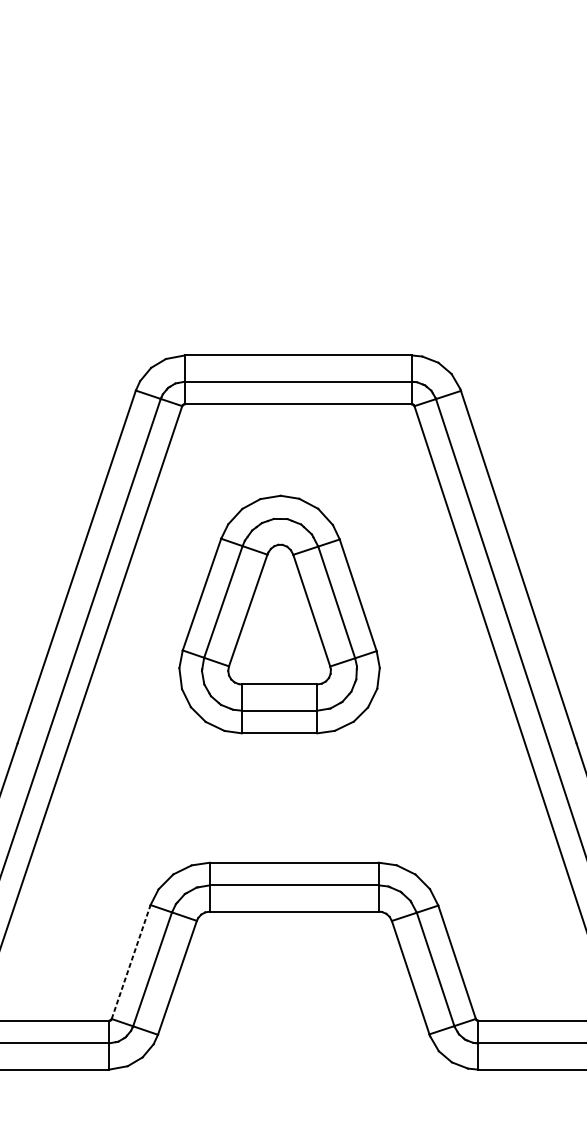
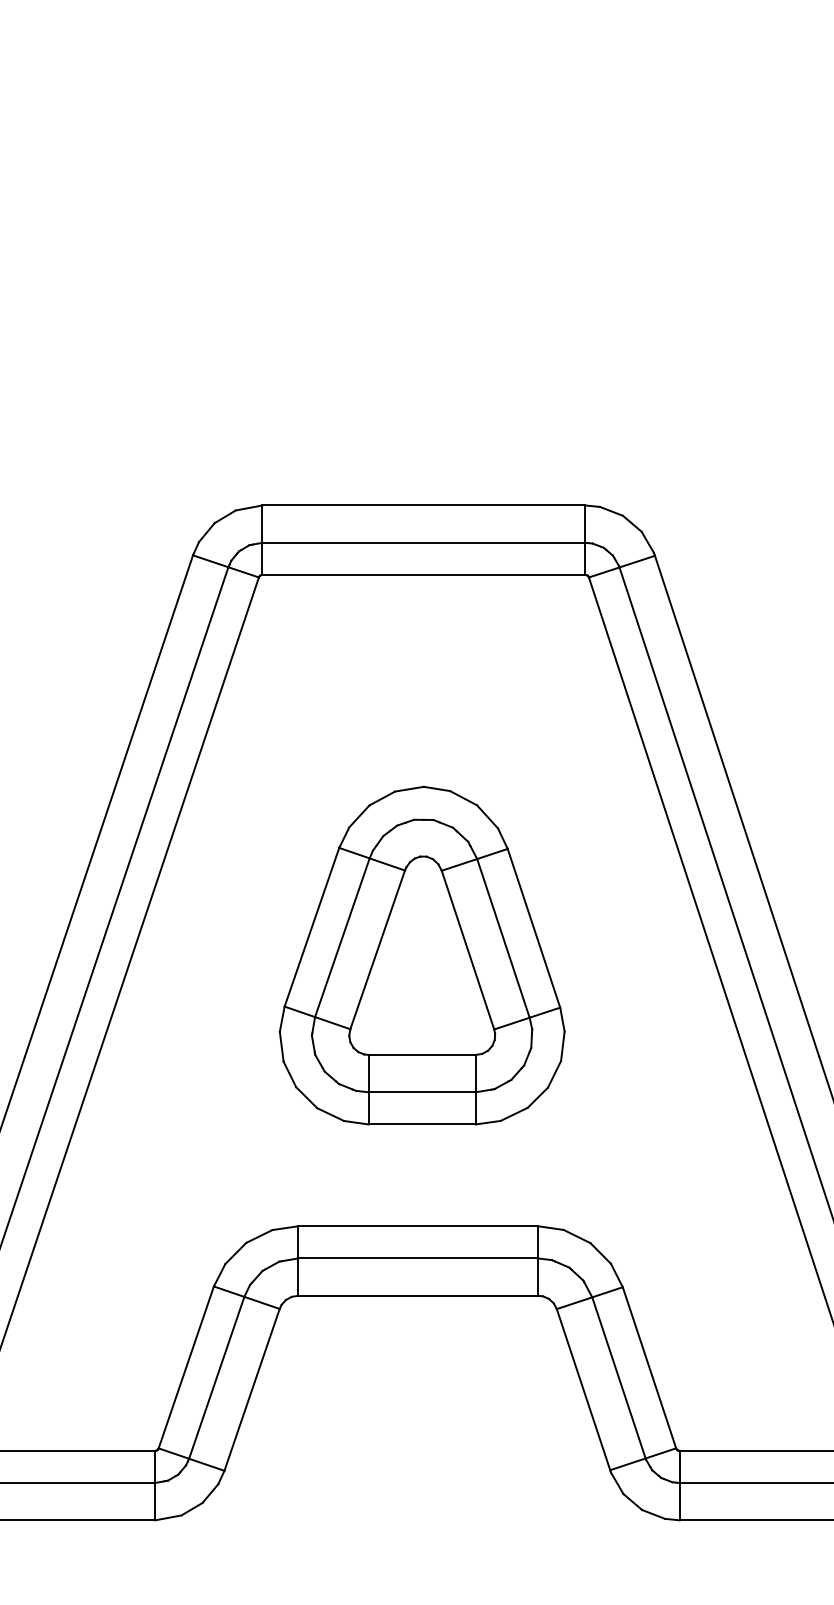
part: (279, 614) -> (421, 955), moved
line: (131, 962) -> (186, 1367), dashed -> solid

